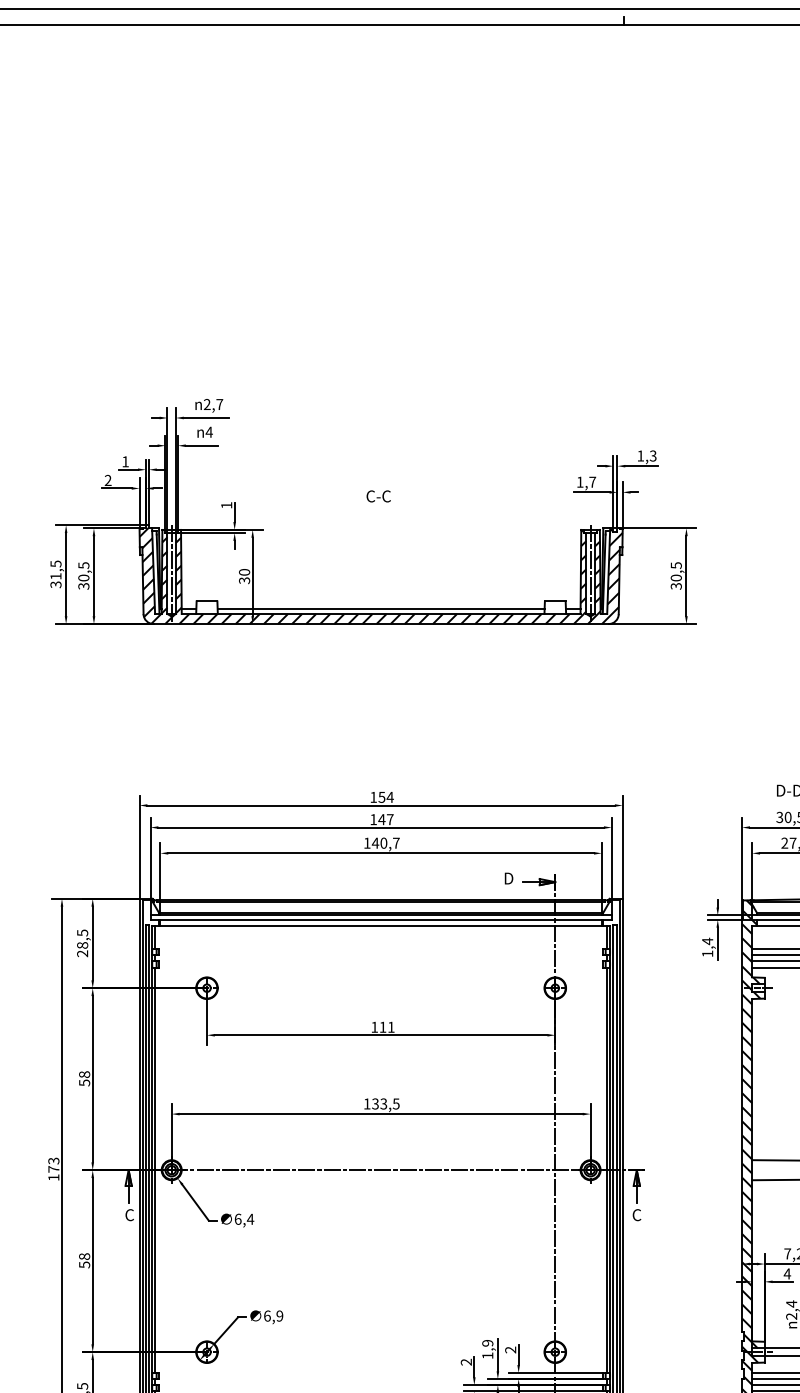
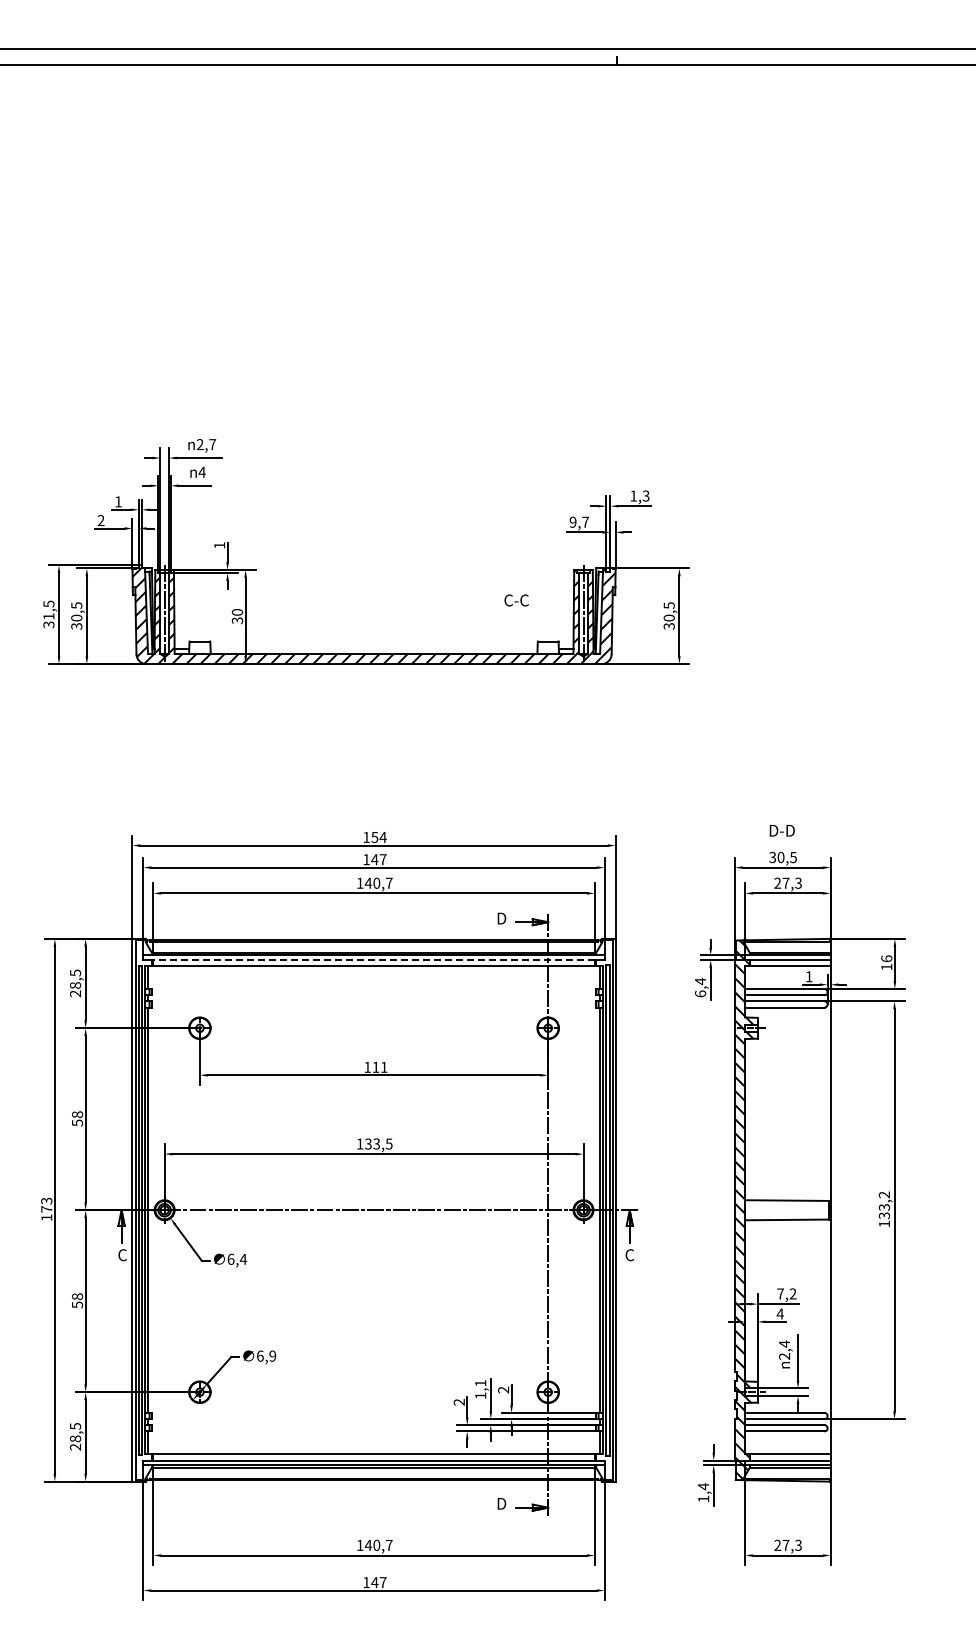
text: (579, 481) -> (572, 521), 1,7 -> 9,7
text: (378, 496) -> (516, 600), moved
line: (380, 609) -> (373, 649), removed
line: (381, 919) -> (374, 959), solid -> dashed
text: (707, 953) -> (700, 993), 1,4 -> 6,4
text: (487, 1343) -> (480, 1383), 1,9 -> 1,1

